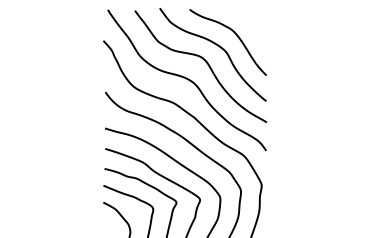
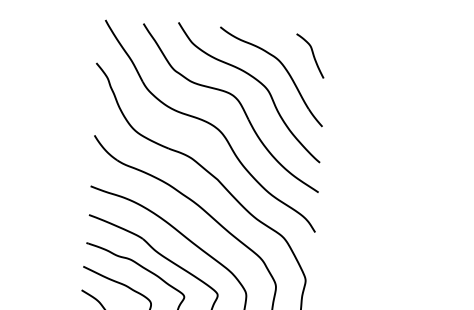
curve: (255, 24) -> (311, 53), added

